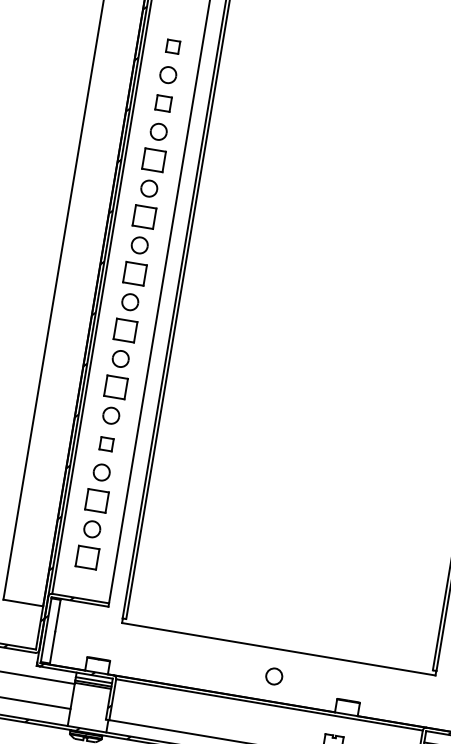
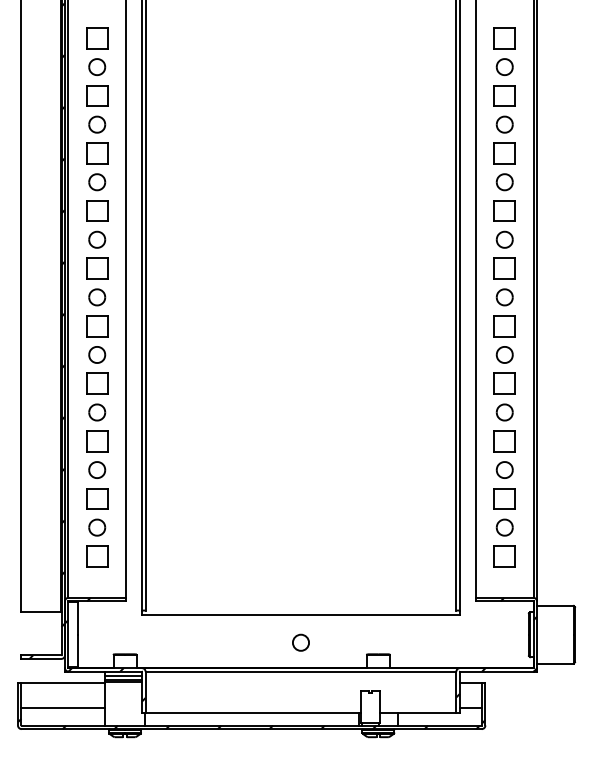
part: (173, 46) -> (97, 38), size x1.67
part: (163, 103) -> (97, 95), size x1.43
part: (106, 444) -> (97, 441), size x1.67

